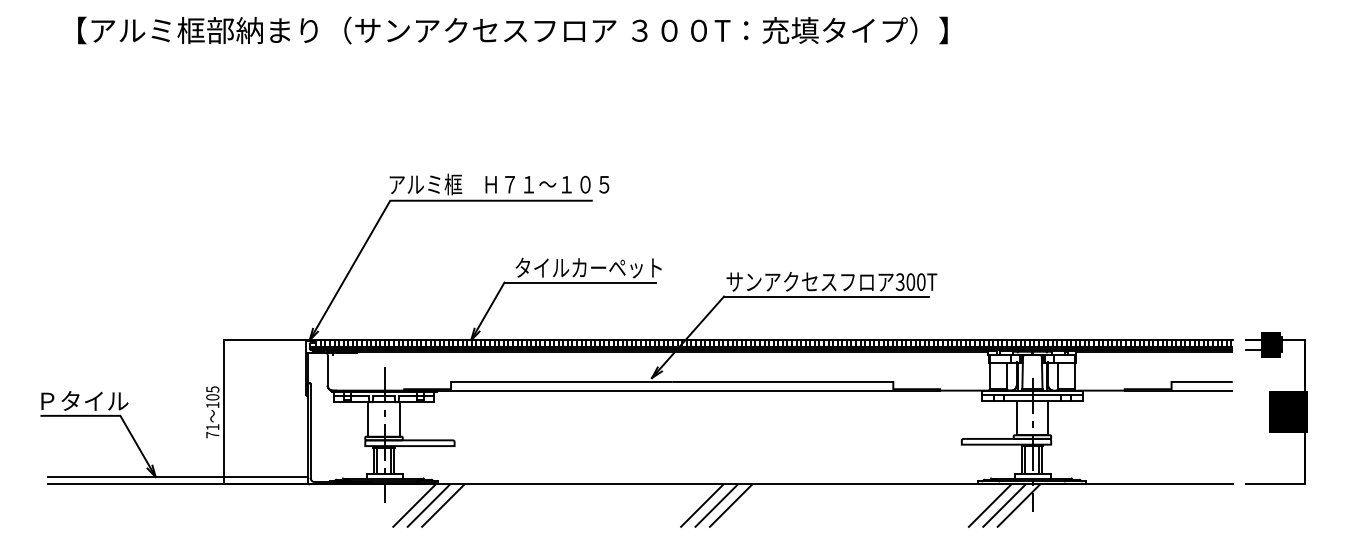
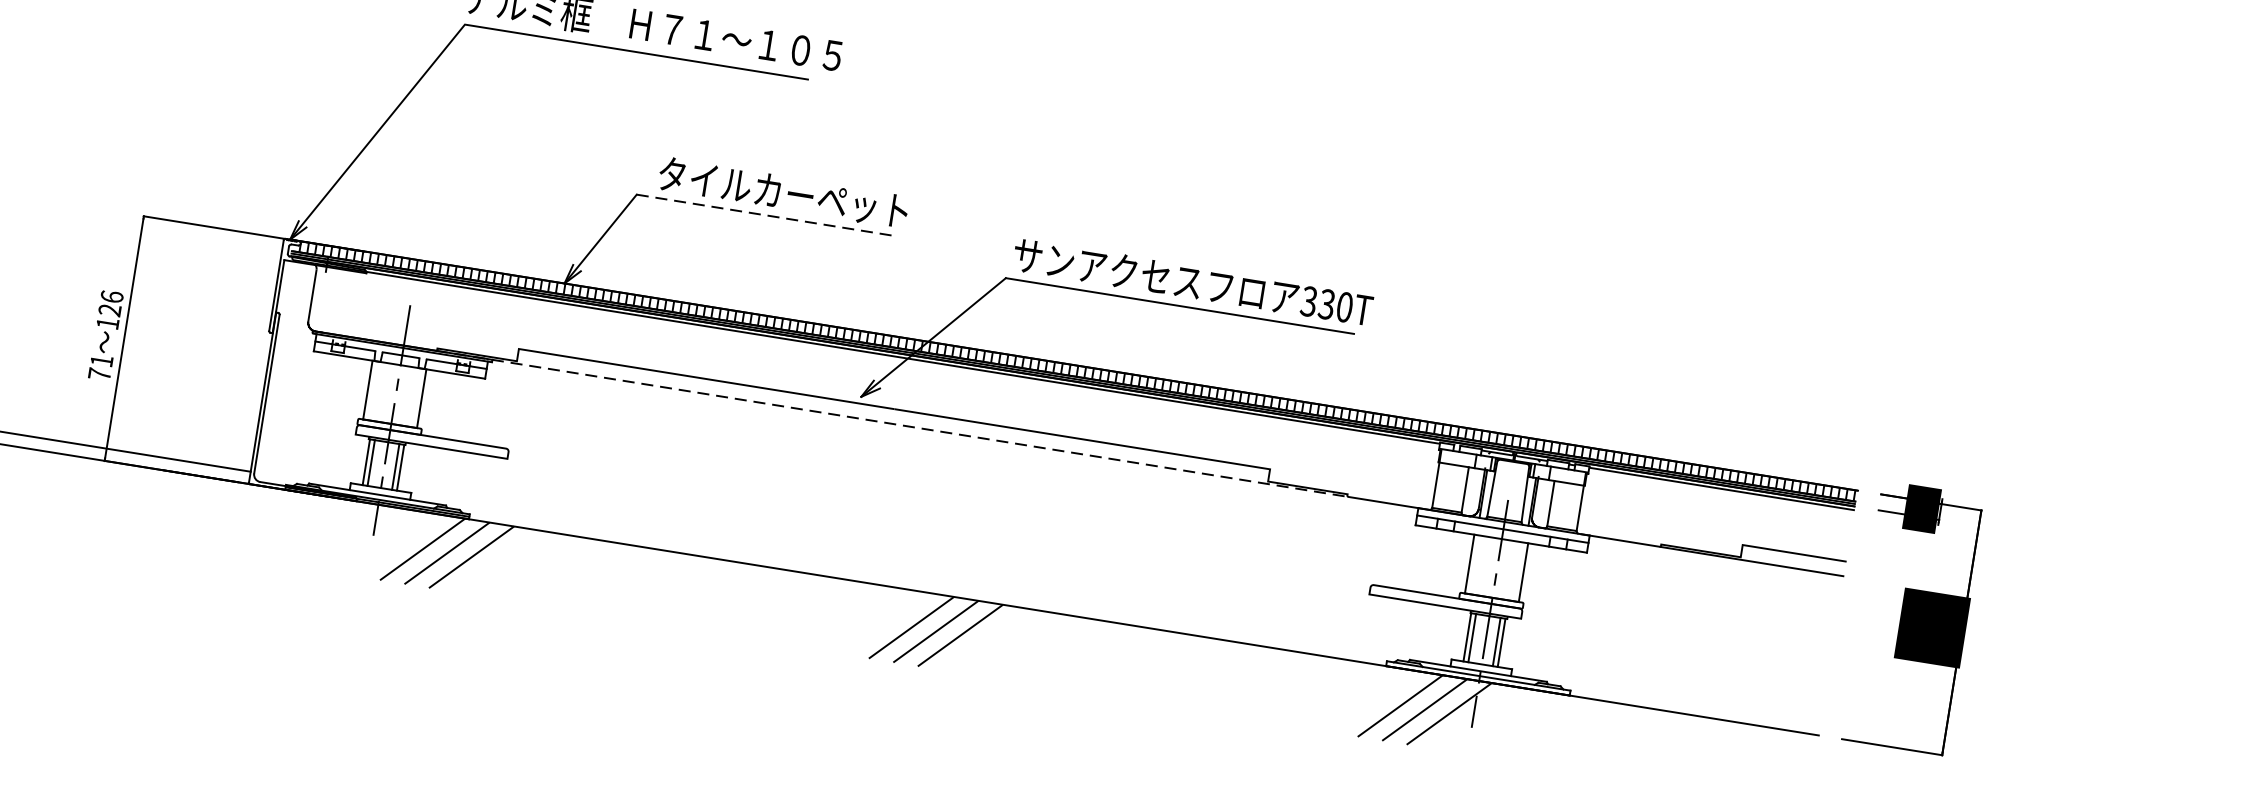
text: (910, 281) -> (1326, 303), 300T -> 330T
line: (580, 282) -> (765, 215), solid -> dashed
line: (672, 390) -> (892, 423), solid -> dashed
text: (212, 393) -> (110, 303), 105 -> 126

